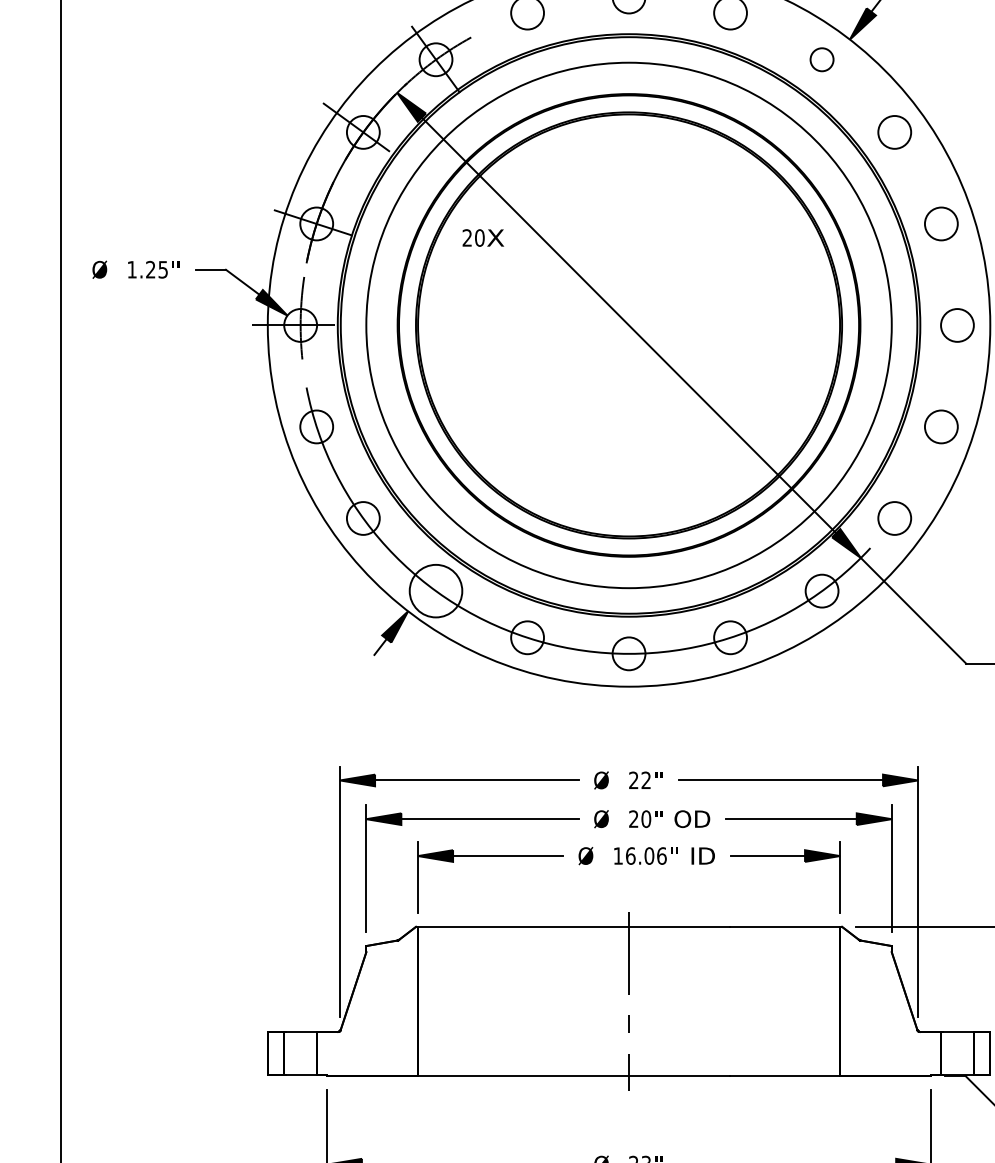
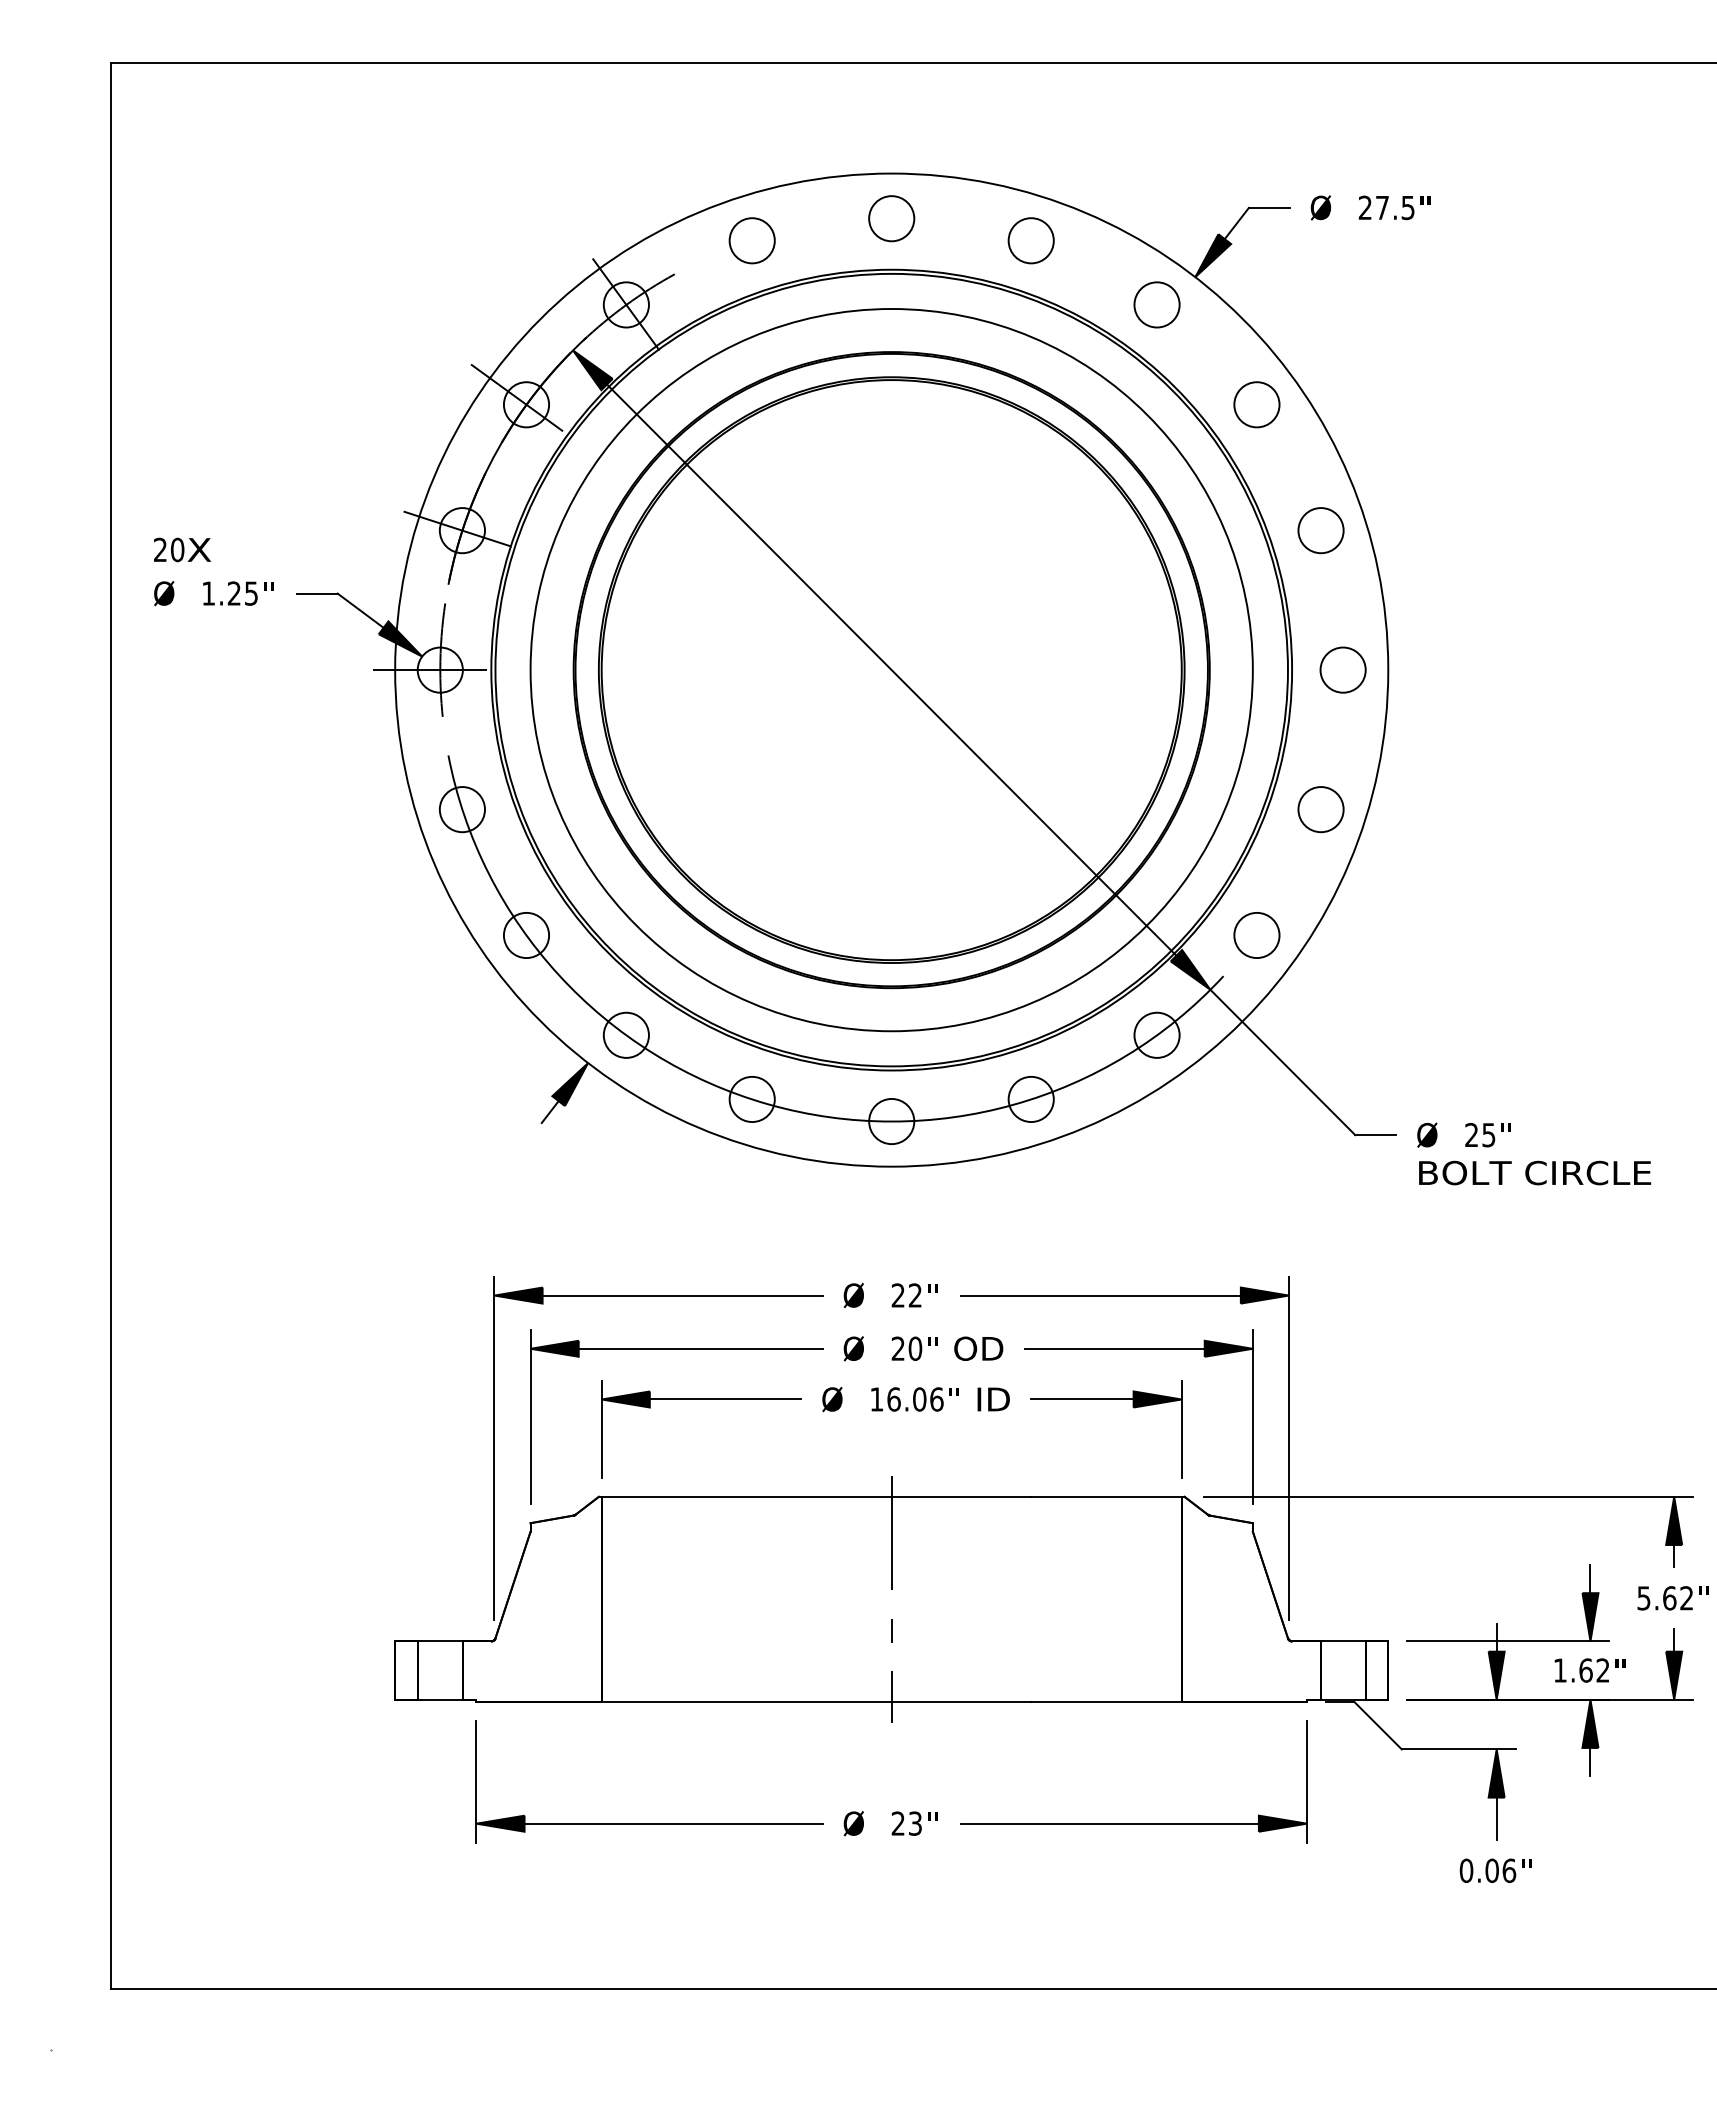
circle: (821, 59) -> (1156, 304), size x1.43
text: (483, 237) -> (182, 549), moved
circle: (435, 590) -> (625, 1034), size x0.62

